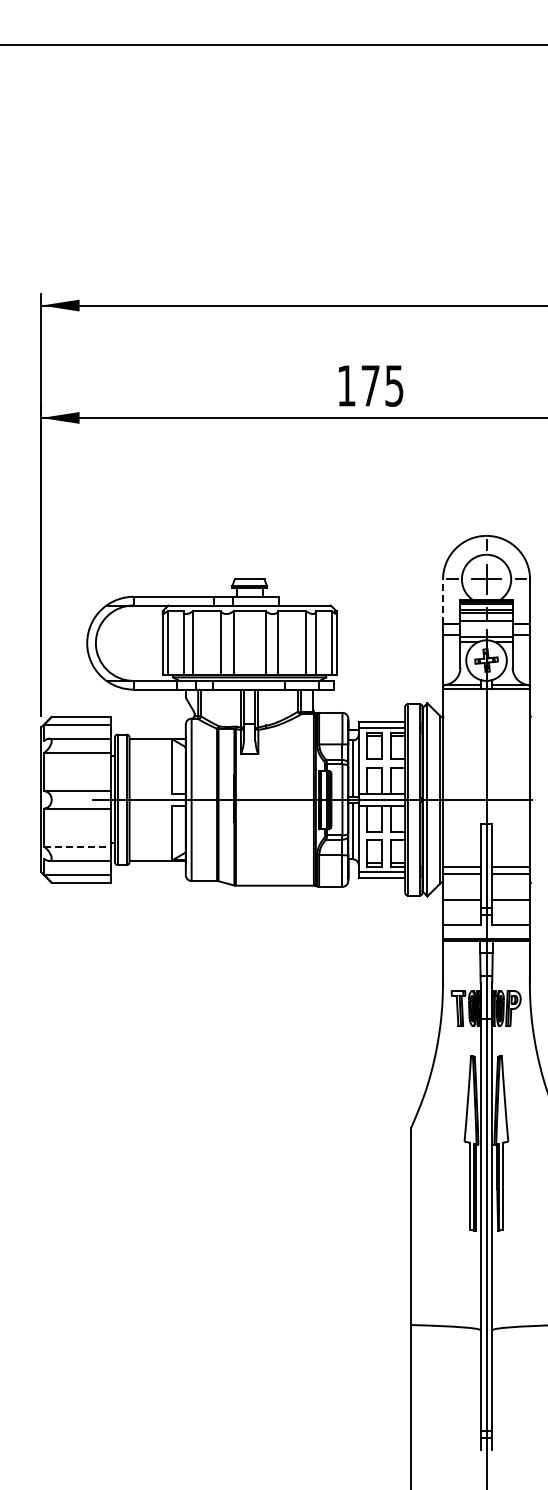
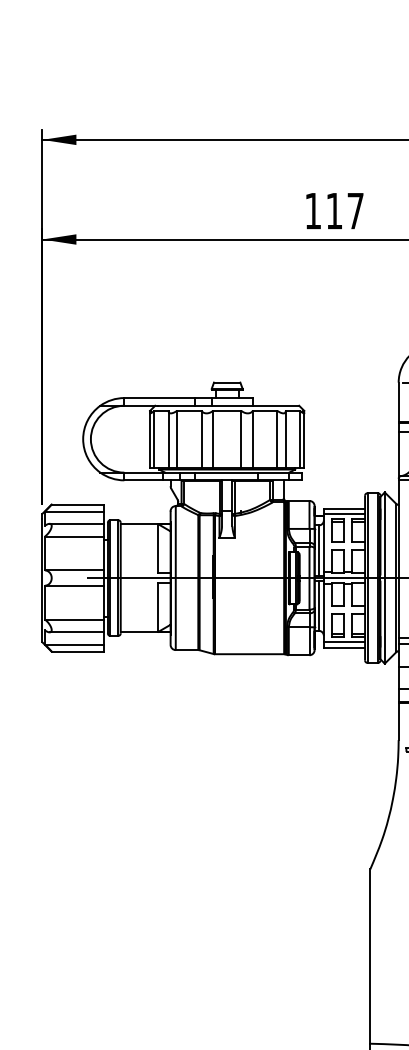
text: (382, 385) -> (344, 210), 175 -> 117
line: (443, 601) -> (399, 402), dashed -> solid
line: (78, 846) -> (75, 619), dashed -> solid

